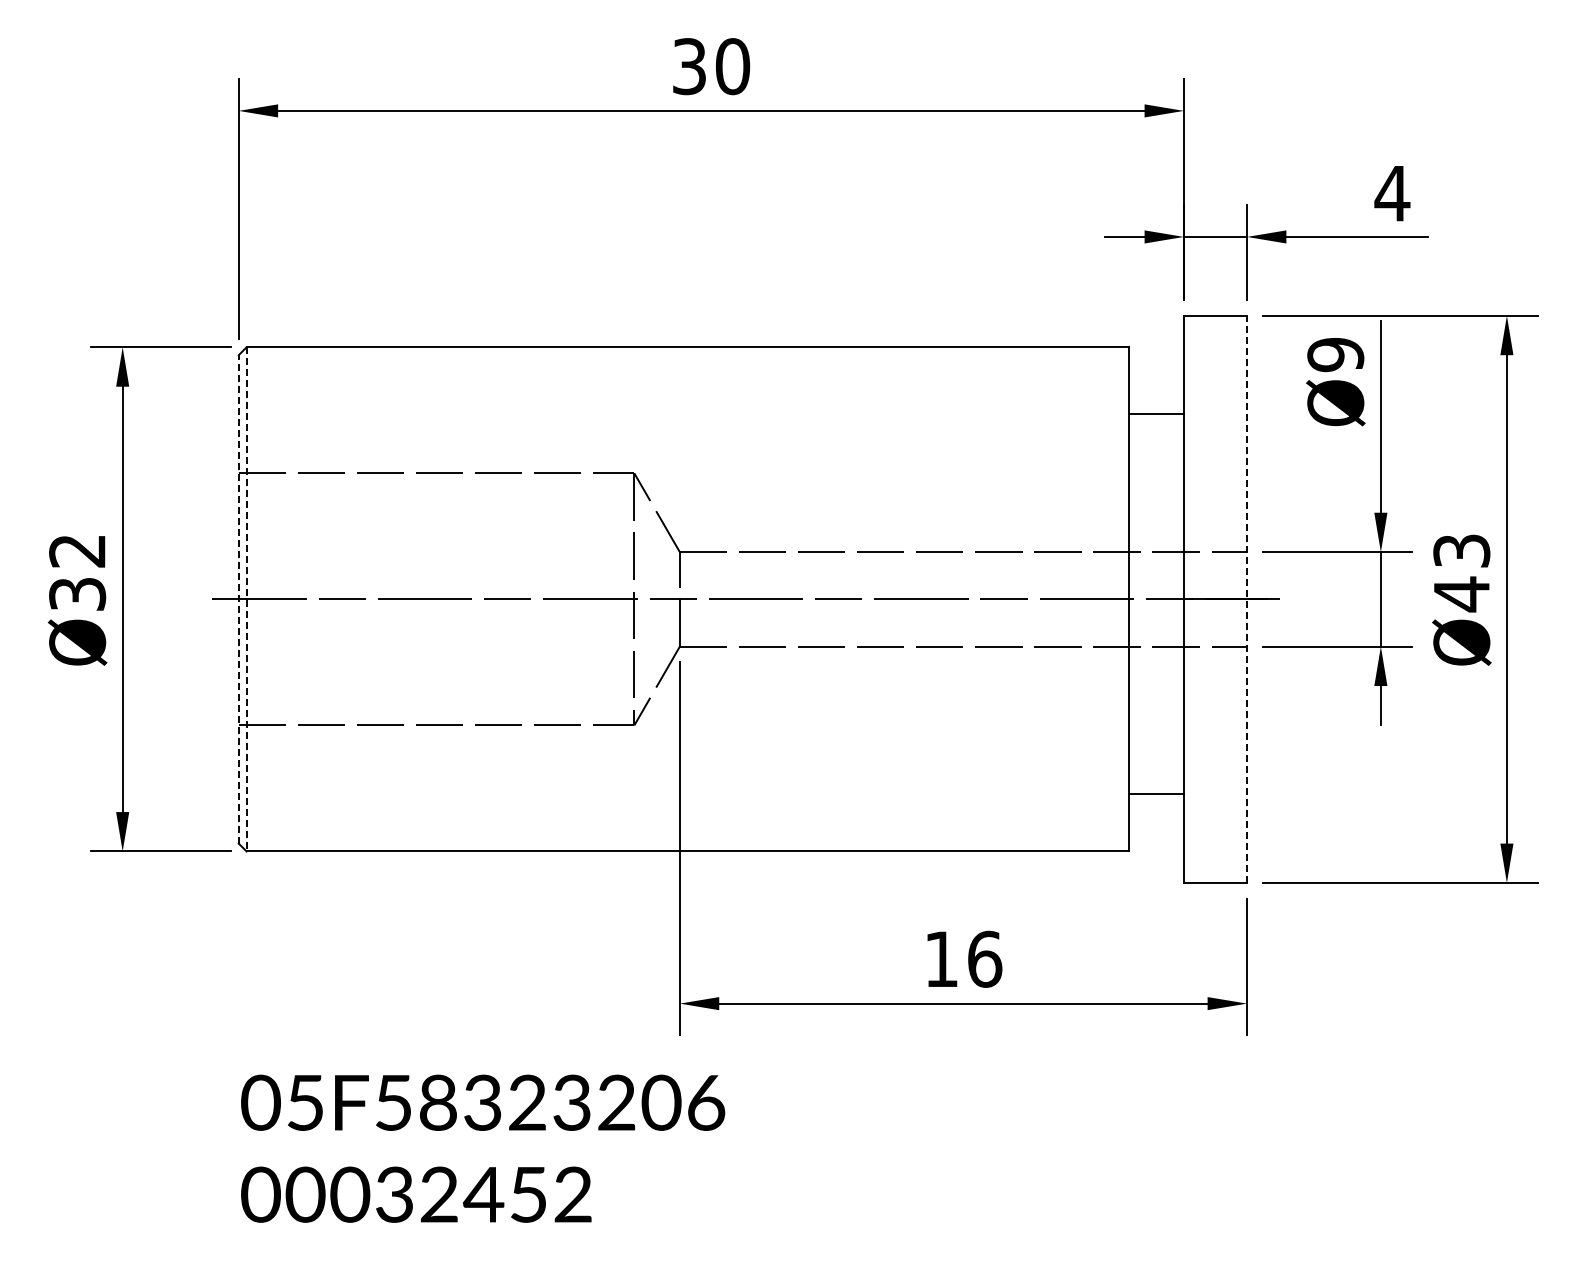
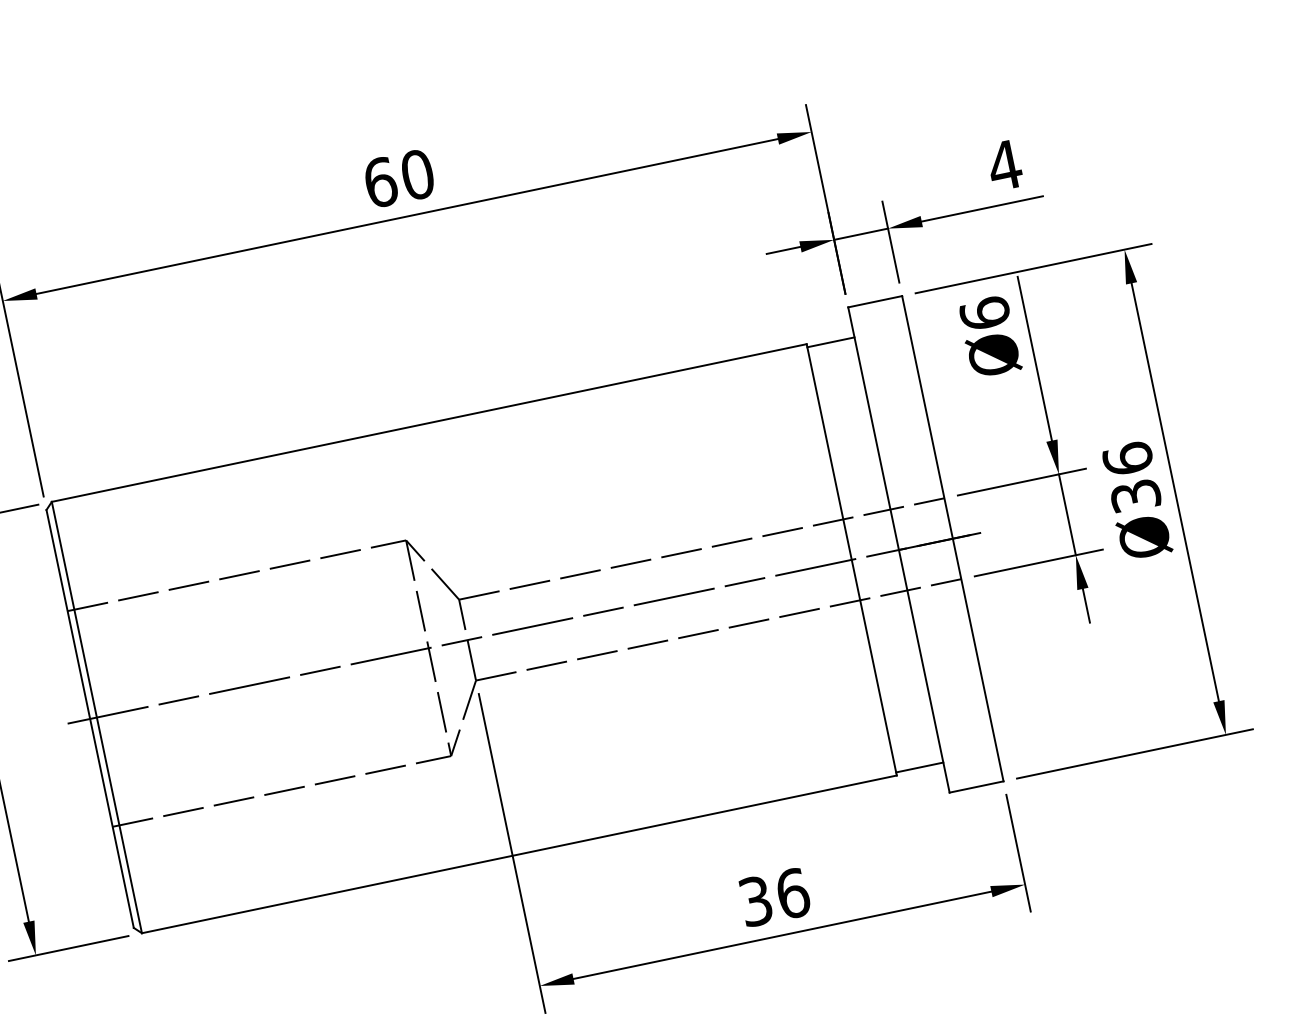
text: (689, 66) -> (380, 182), 30 -> 60
text: (1335, 354) -> (984, 313), Ø9 -> Ø6
line: (1155, 413) -> (830, 342), moved
text: (1461, 572) -> (1131, 477), Ø43 -> Ø36
line: (238, 598) -> (89, 718), dashed -> solid
line: (246, 599) -> (96, 717), dashed -> solid
line: (1247, 599) -> (953, 538), dashed -> solid
line: (1155, 793) -> (918, 767), moved
text: (941, 958) -> (755, 900), 16 -> 36

